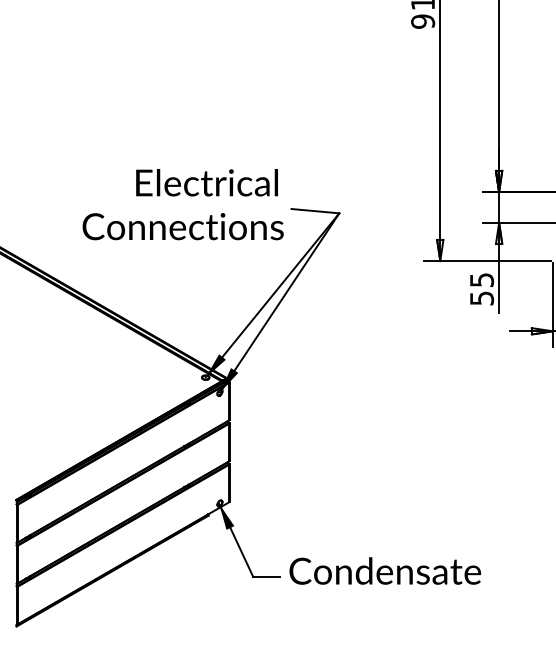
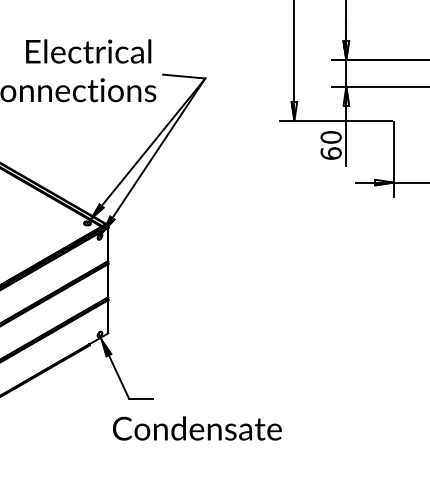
text: (481, 288) -> (330, 144), 55 -> 60
text: (385, 570) -> (197, 428), moved

